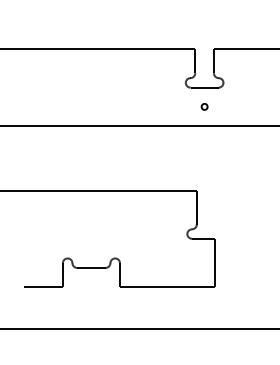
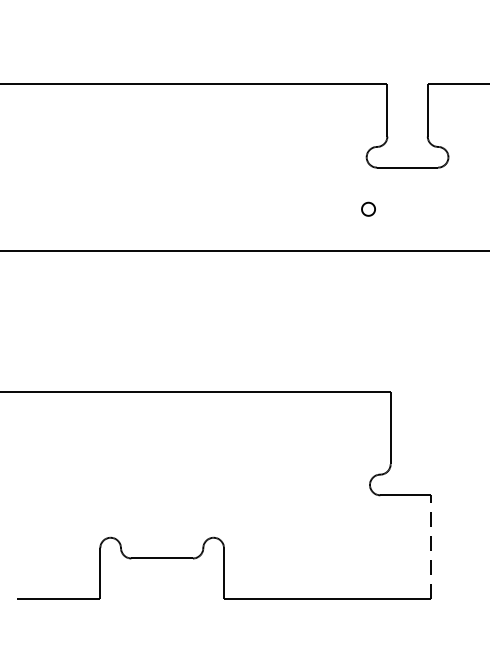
part: (204, 106) -> (368, 208), moved
line: (215, 262) -> (431, 546), solid -> dashed

